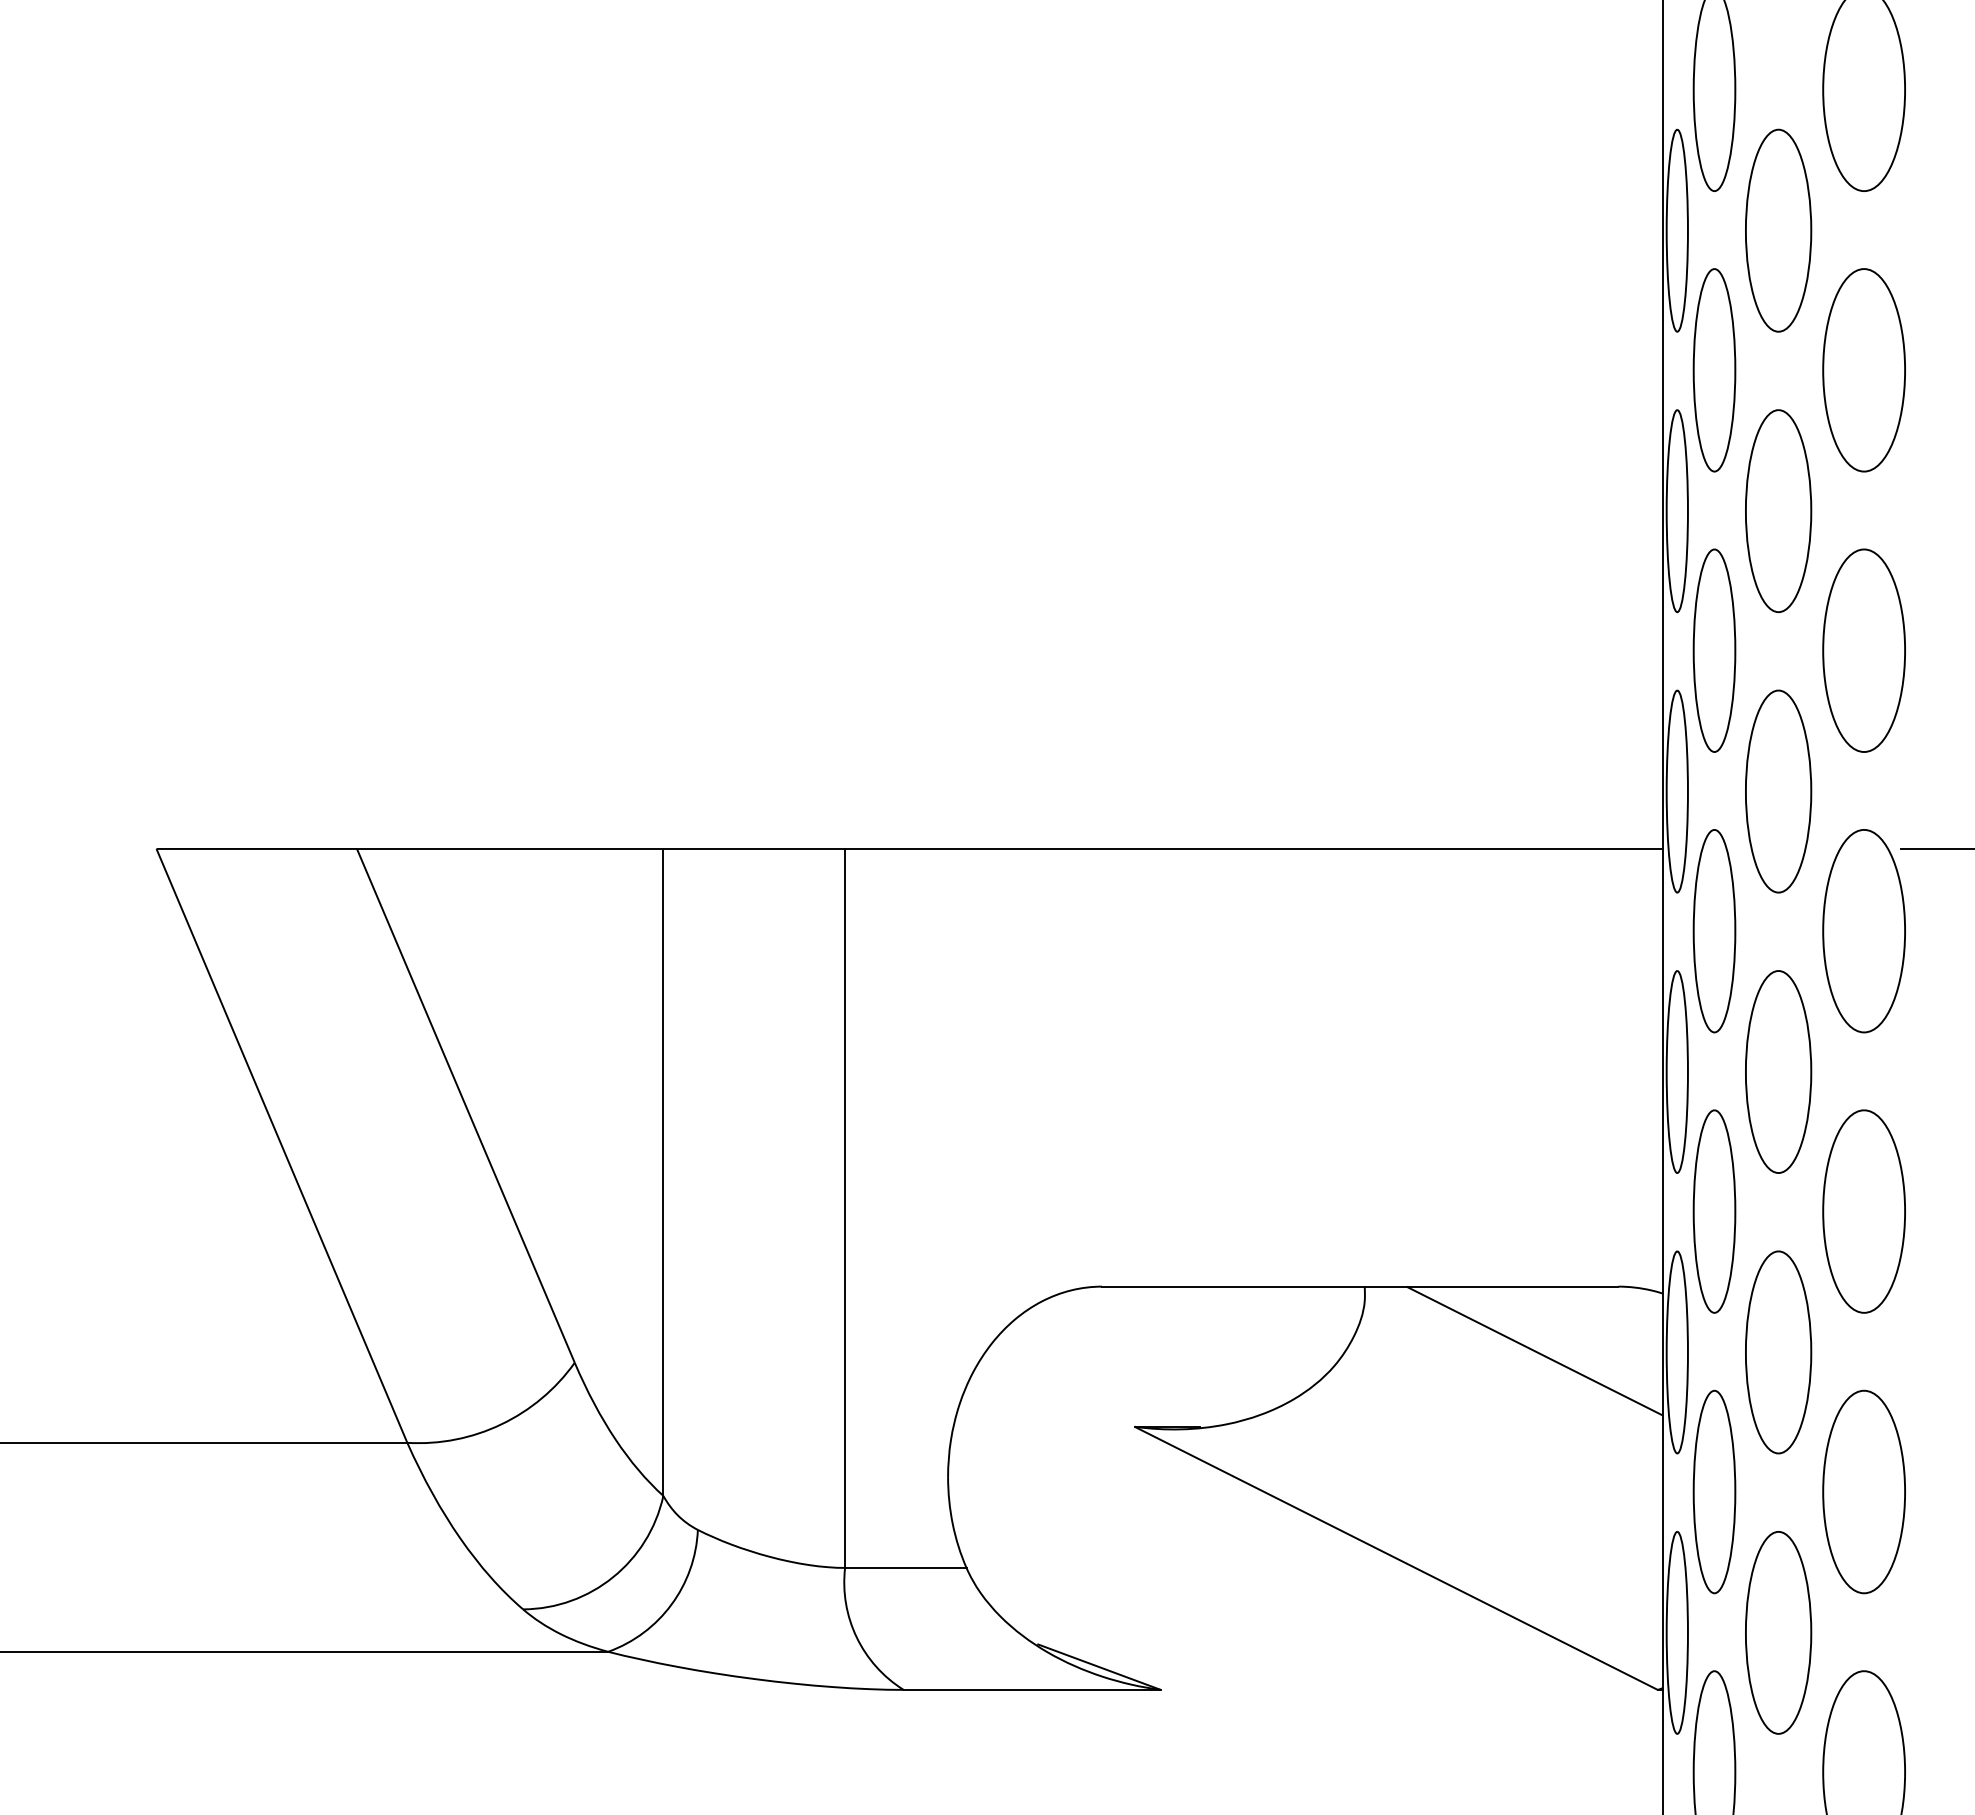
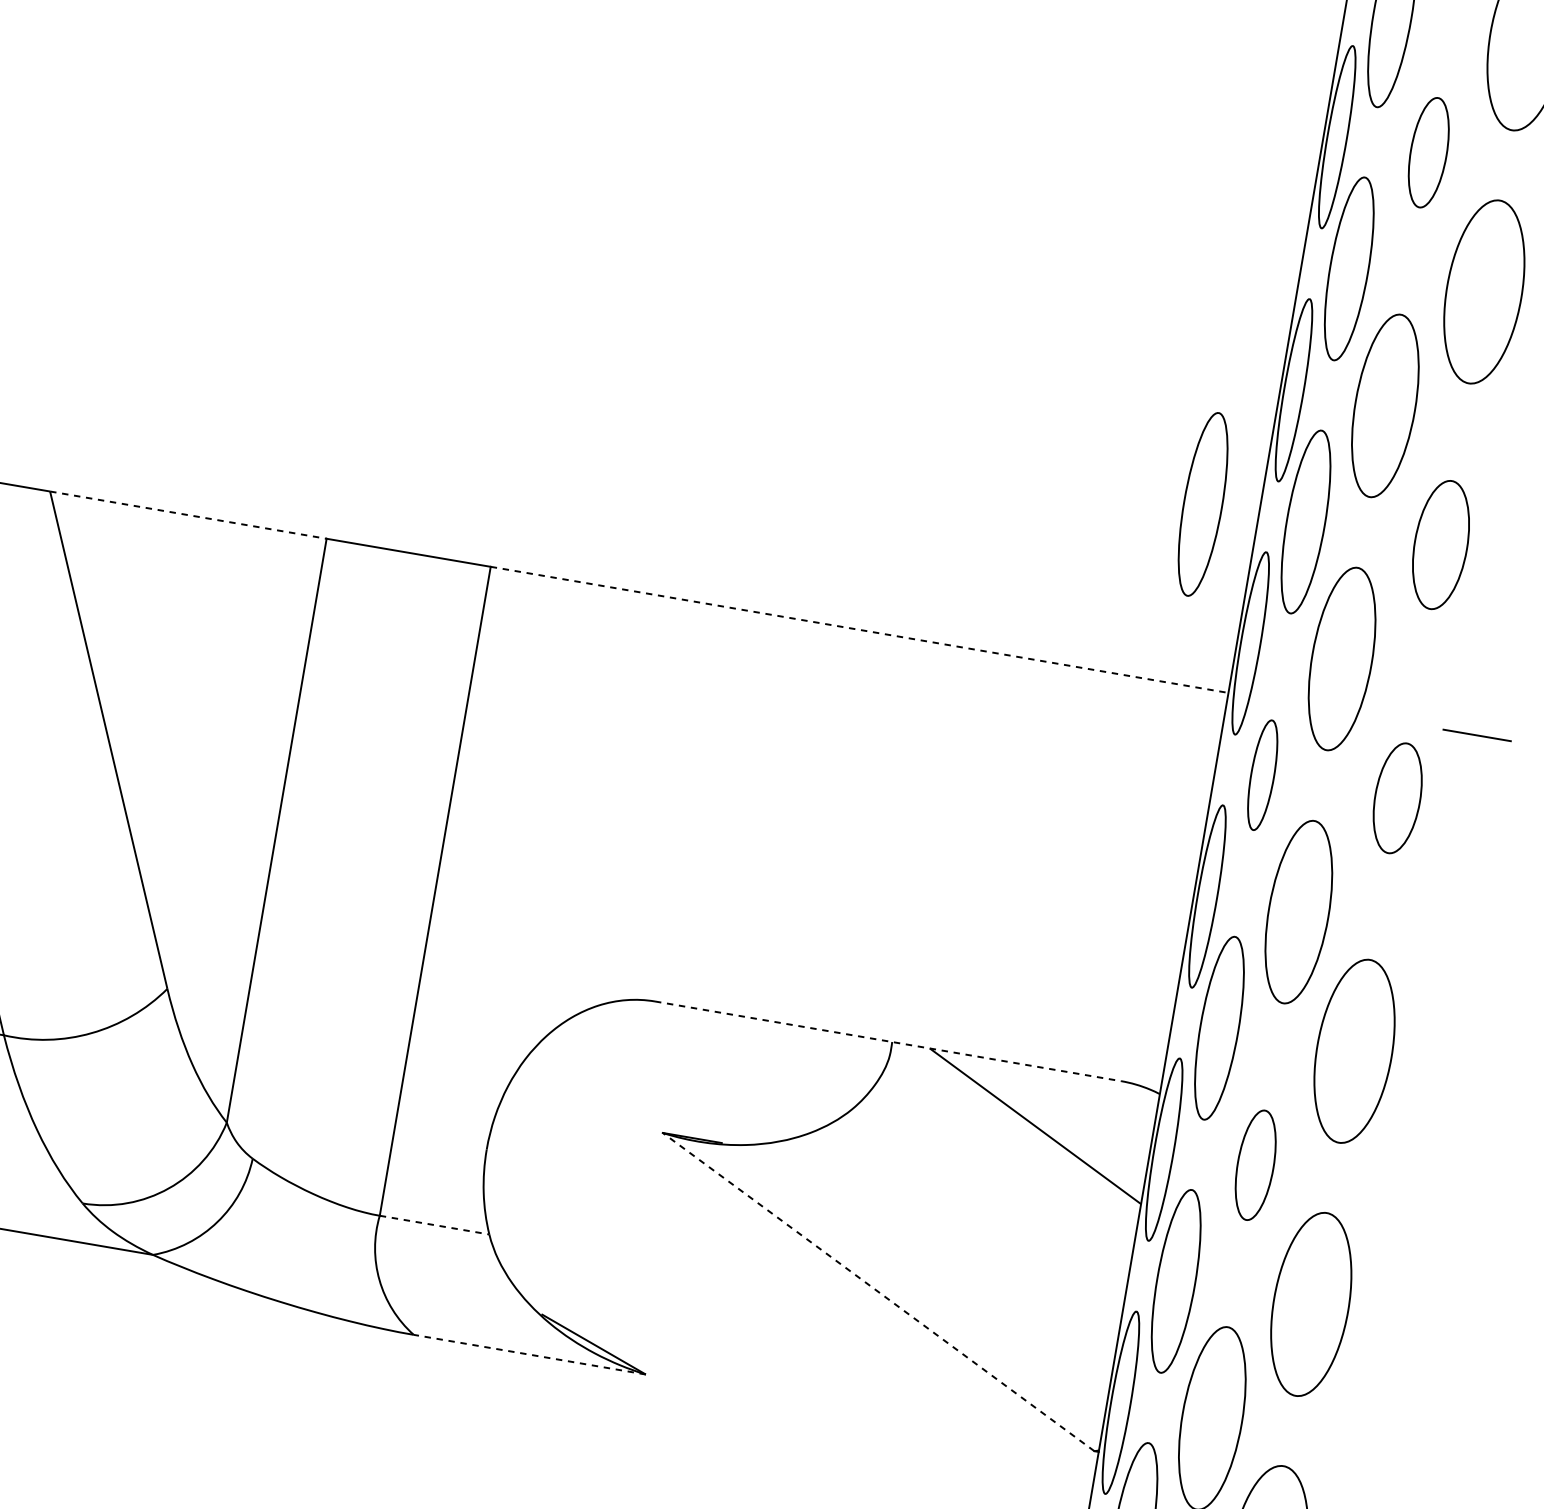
part: (1778, 230) -> (1428, 152), size x0.6
part: (1600, 650) -> (1203, 504), added
part: (1863, 650) -> (1440, 544), size x0.7
line: (510, 848) -> (188, 514), solid -> dashed
line: (1253, 848) -> (859, 629), solid -> dashed
part: (1714, 931) -> (1262, 775), size x0.6
part: (1863, 931) -> (1397, 798), size x0.6
line: (1360, 1286) -> (888, 1041), solid -> dashed
part: (1778, 1352) -> (1255, 1165), size x0.6
line: (1396, 1558) -> (878, 1292), solid -> dashed
line: (905, 1567) -> (434, 1224), solid -> dashed
line: (1032, 1689) -> (530, 1354), solid -> dashed

